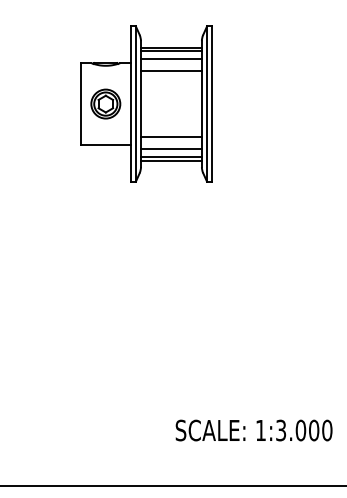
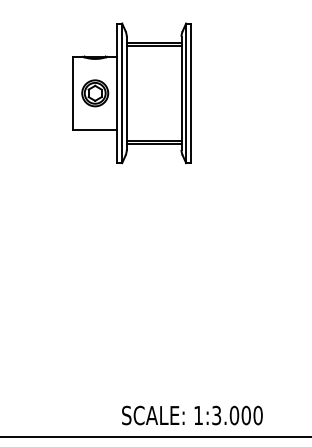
line: (170, 59) -> (153, 53), removed
line: (170, 70) -> (153, 63), removed
line: (170, 137) -> (153, 123), removed
line: (170, 148) -> (153, 133), removed
text: (254, 430) -> (192, 415), moved

